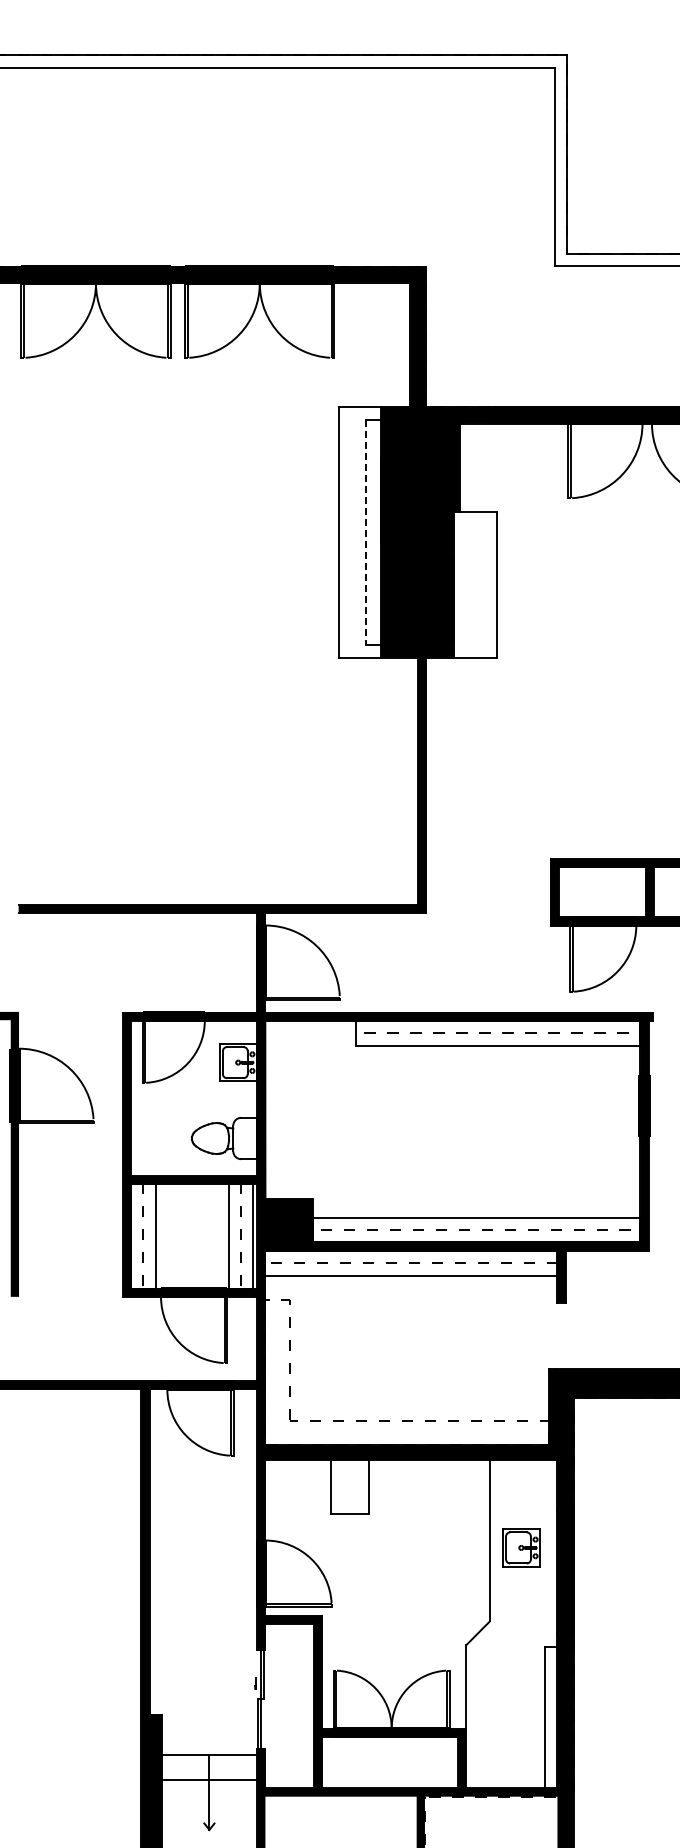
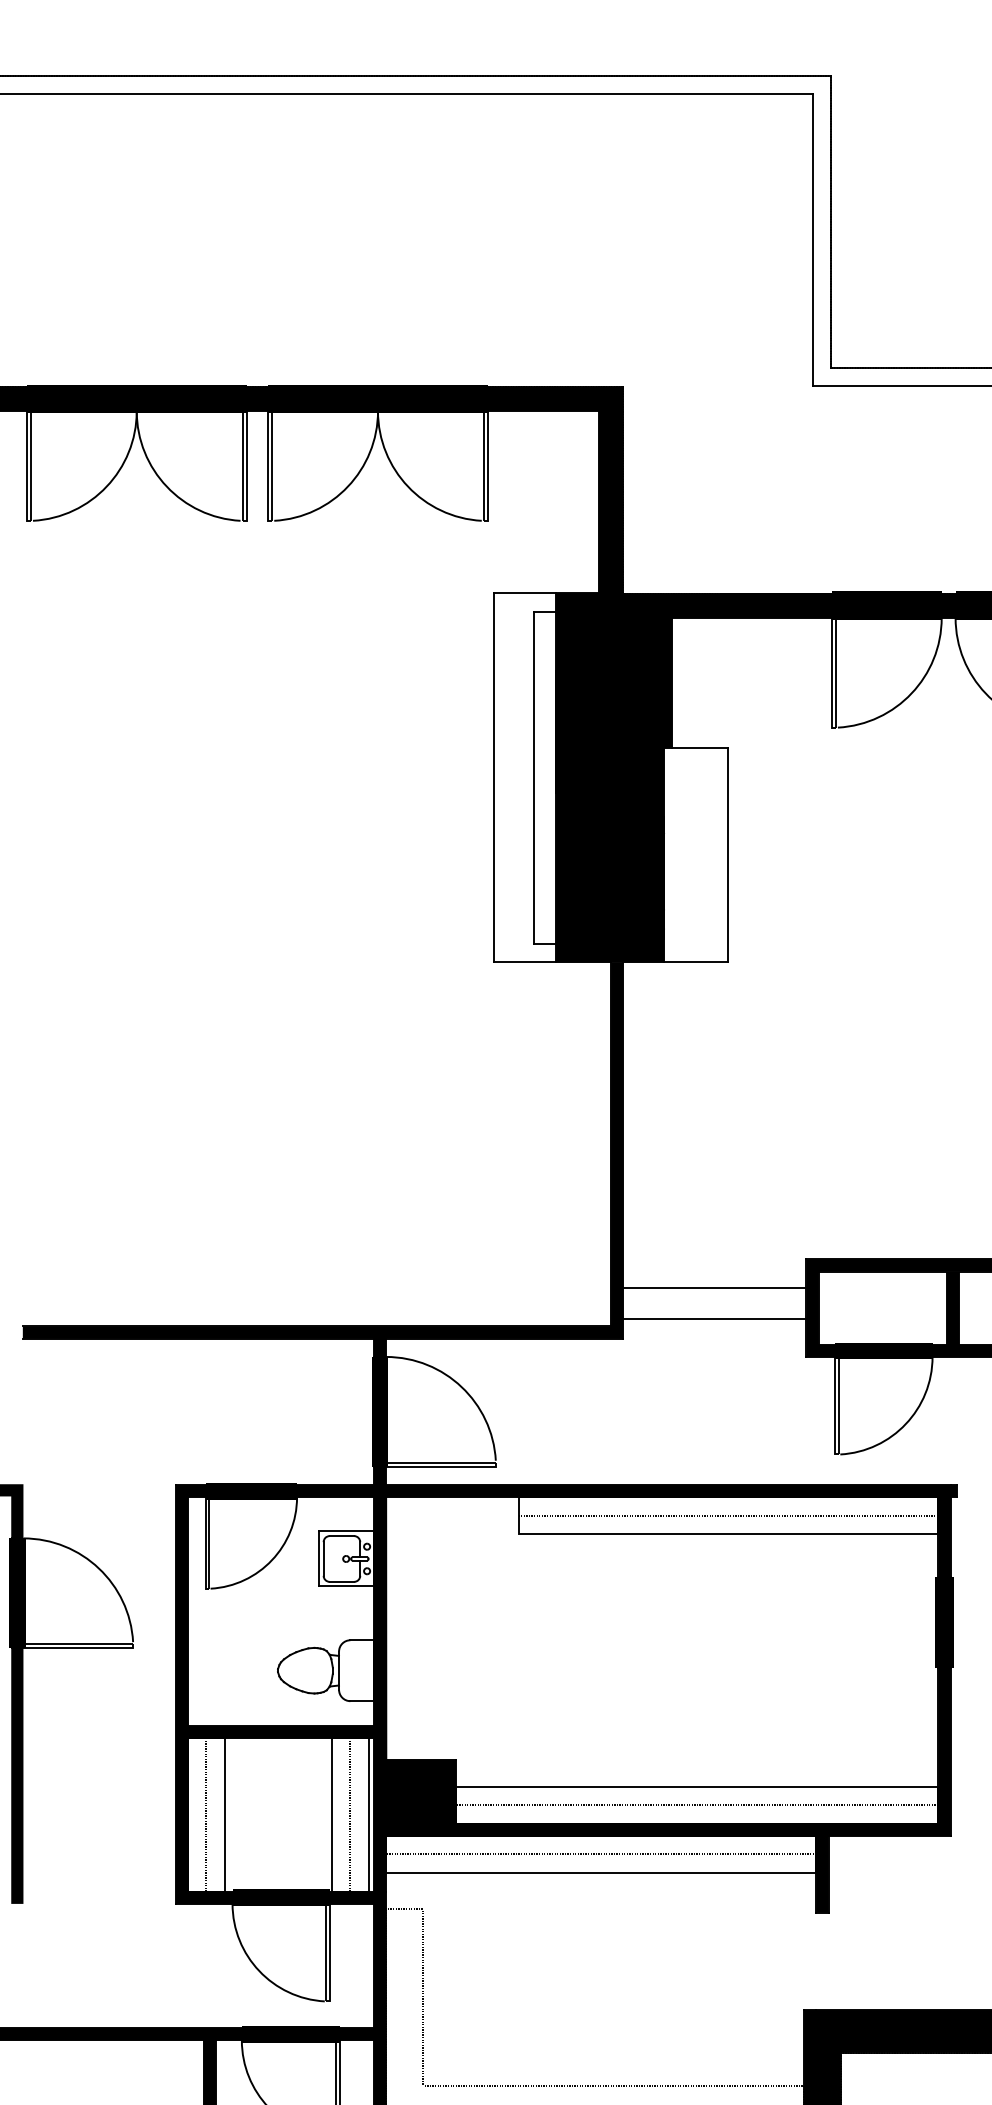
line: (365, 532) -> (533, 778), dashed -> solid
line: (488, 878) -> (714, 1287), added
line: (488, 899) -> (714, 1318), added

